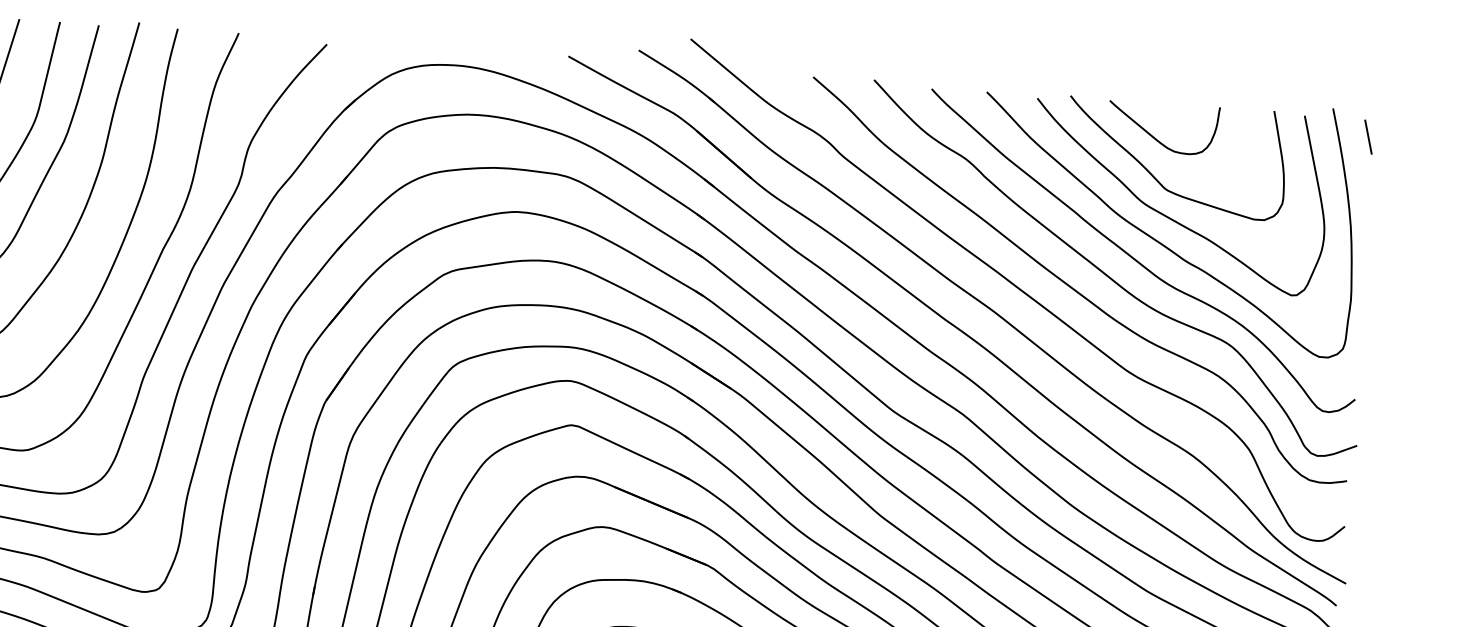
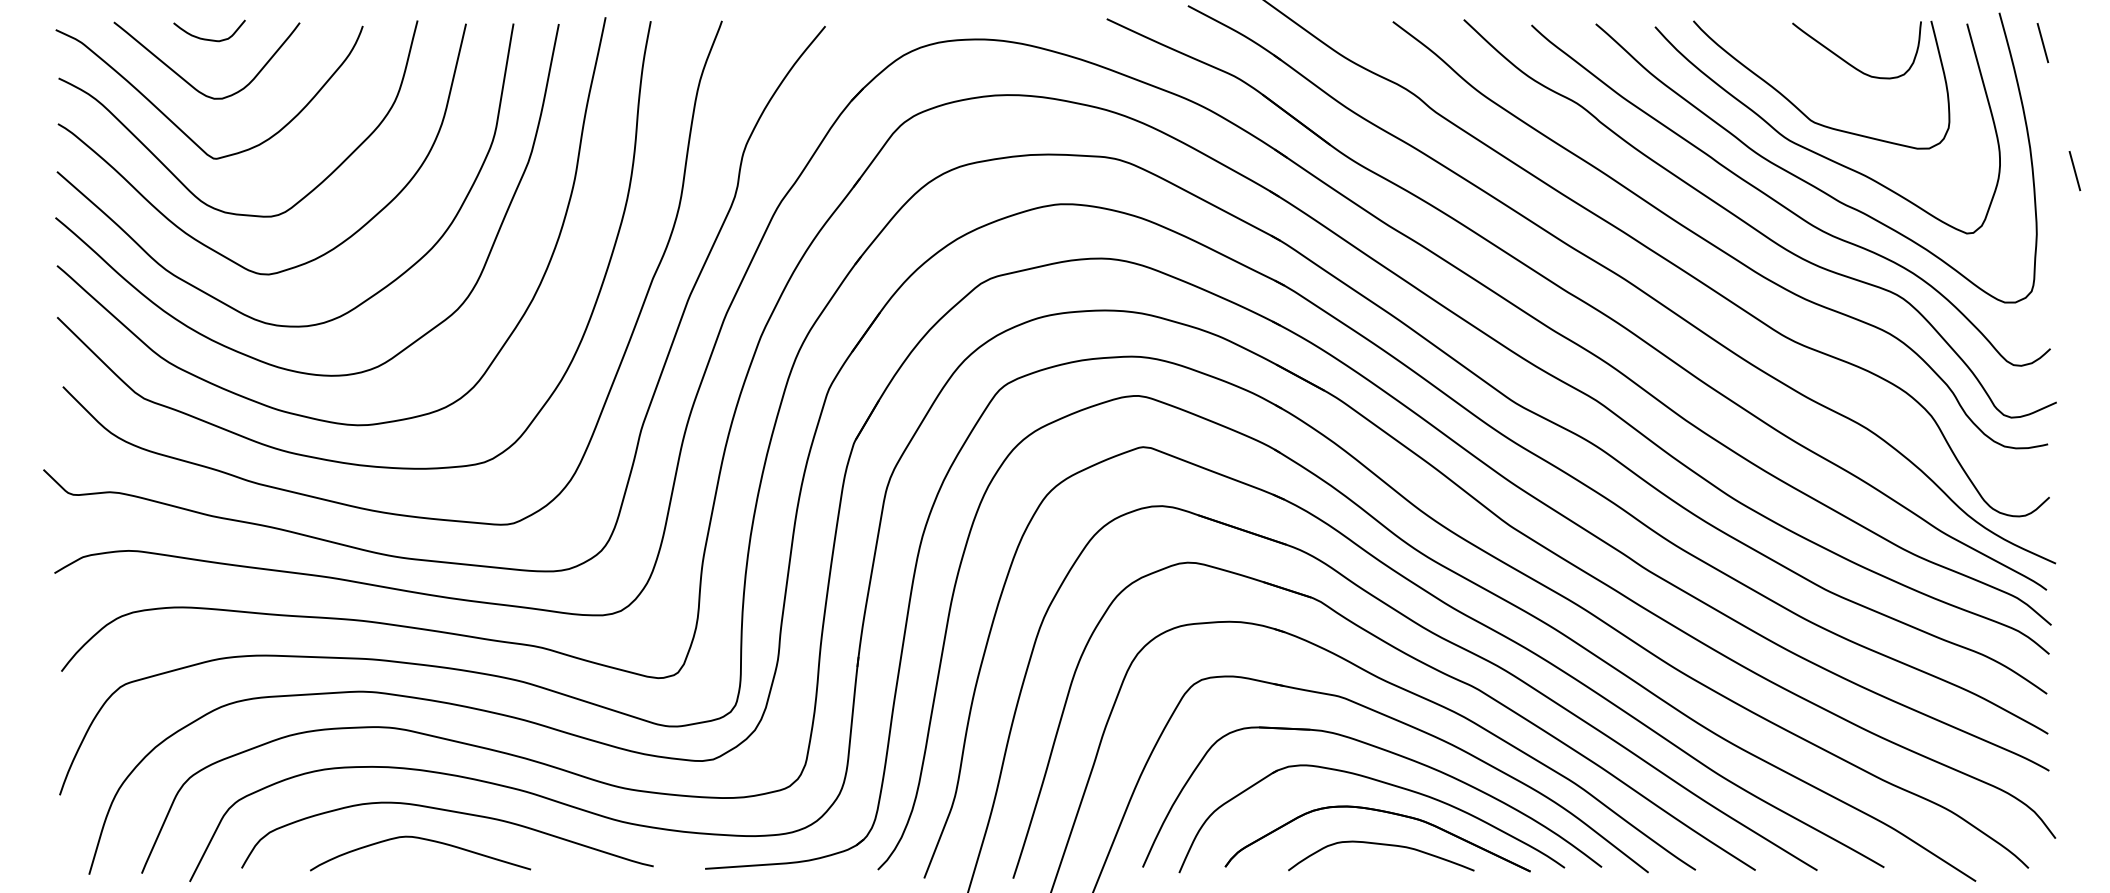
curve: (1154, 136) -> (1847, 61), moved
line: (1387, 249) -> (2074, 171), added

